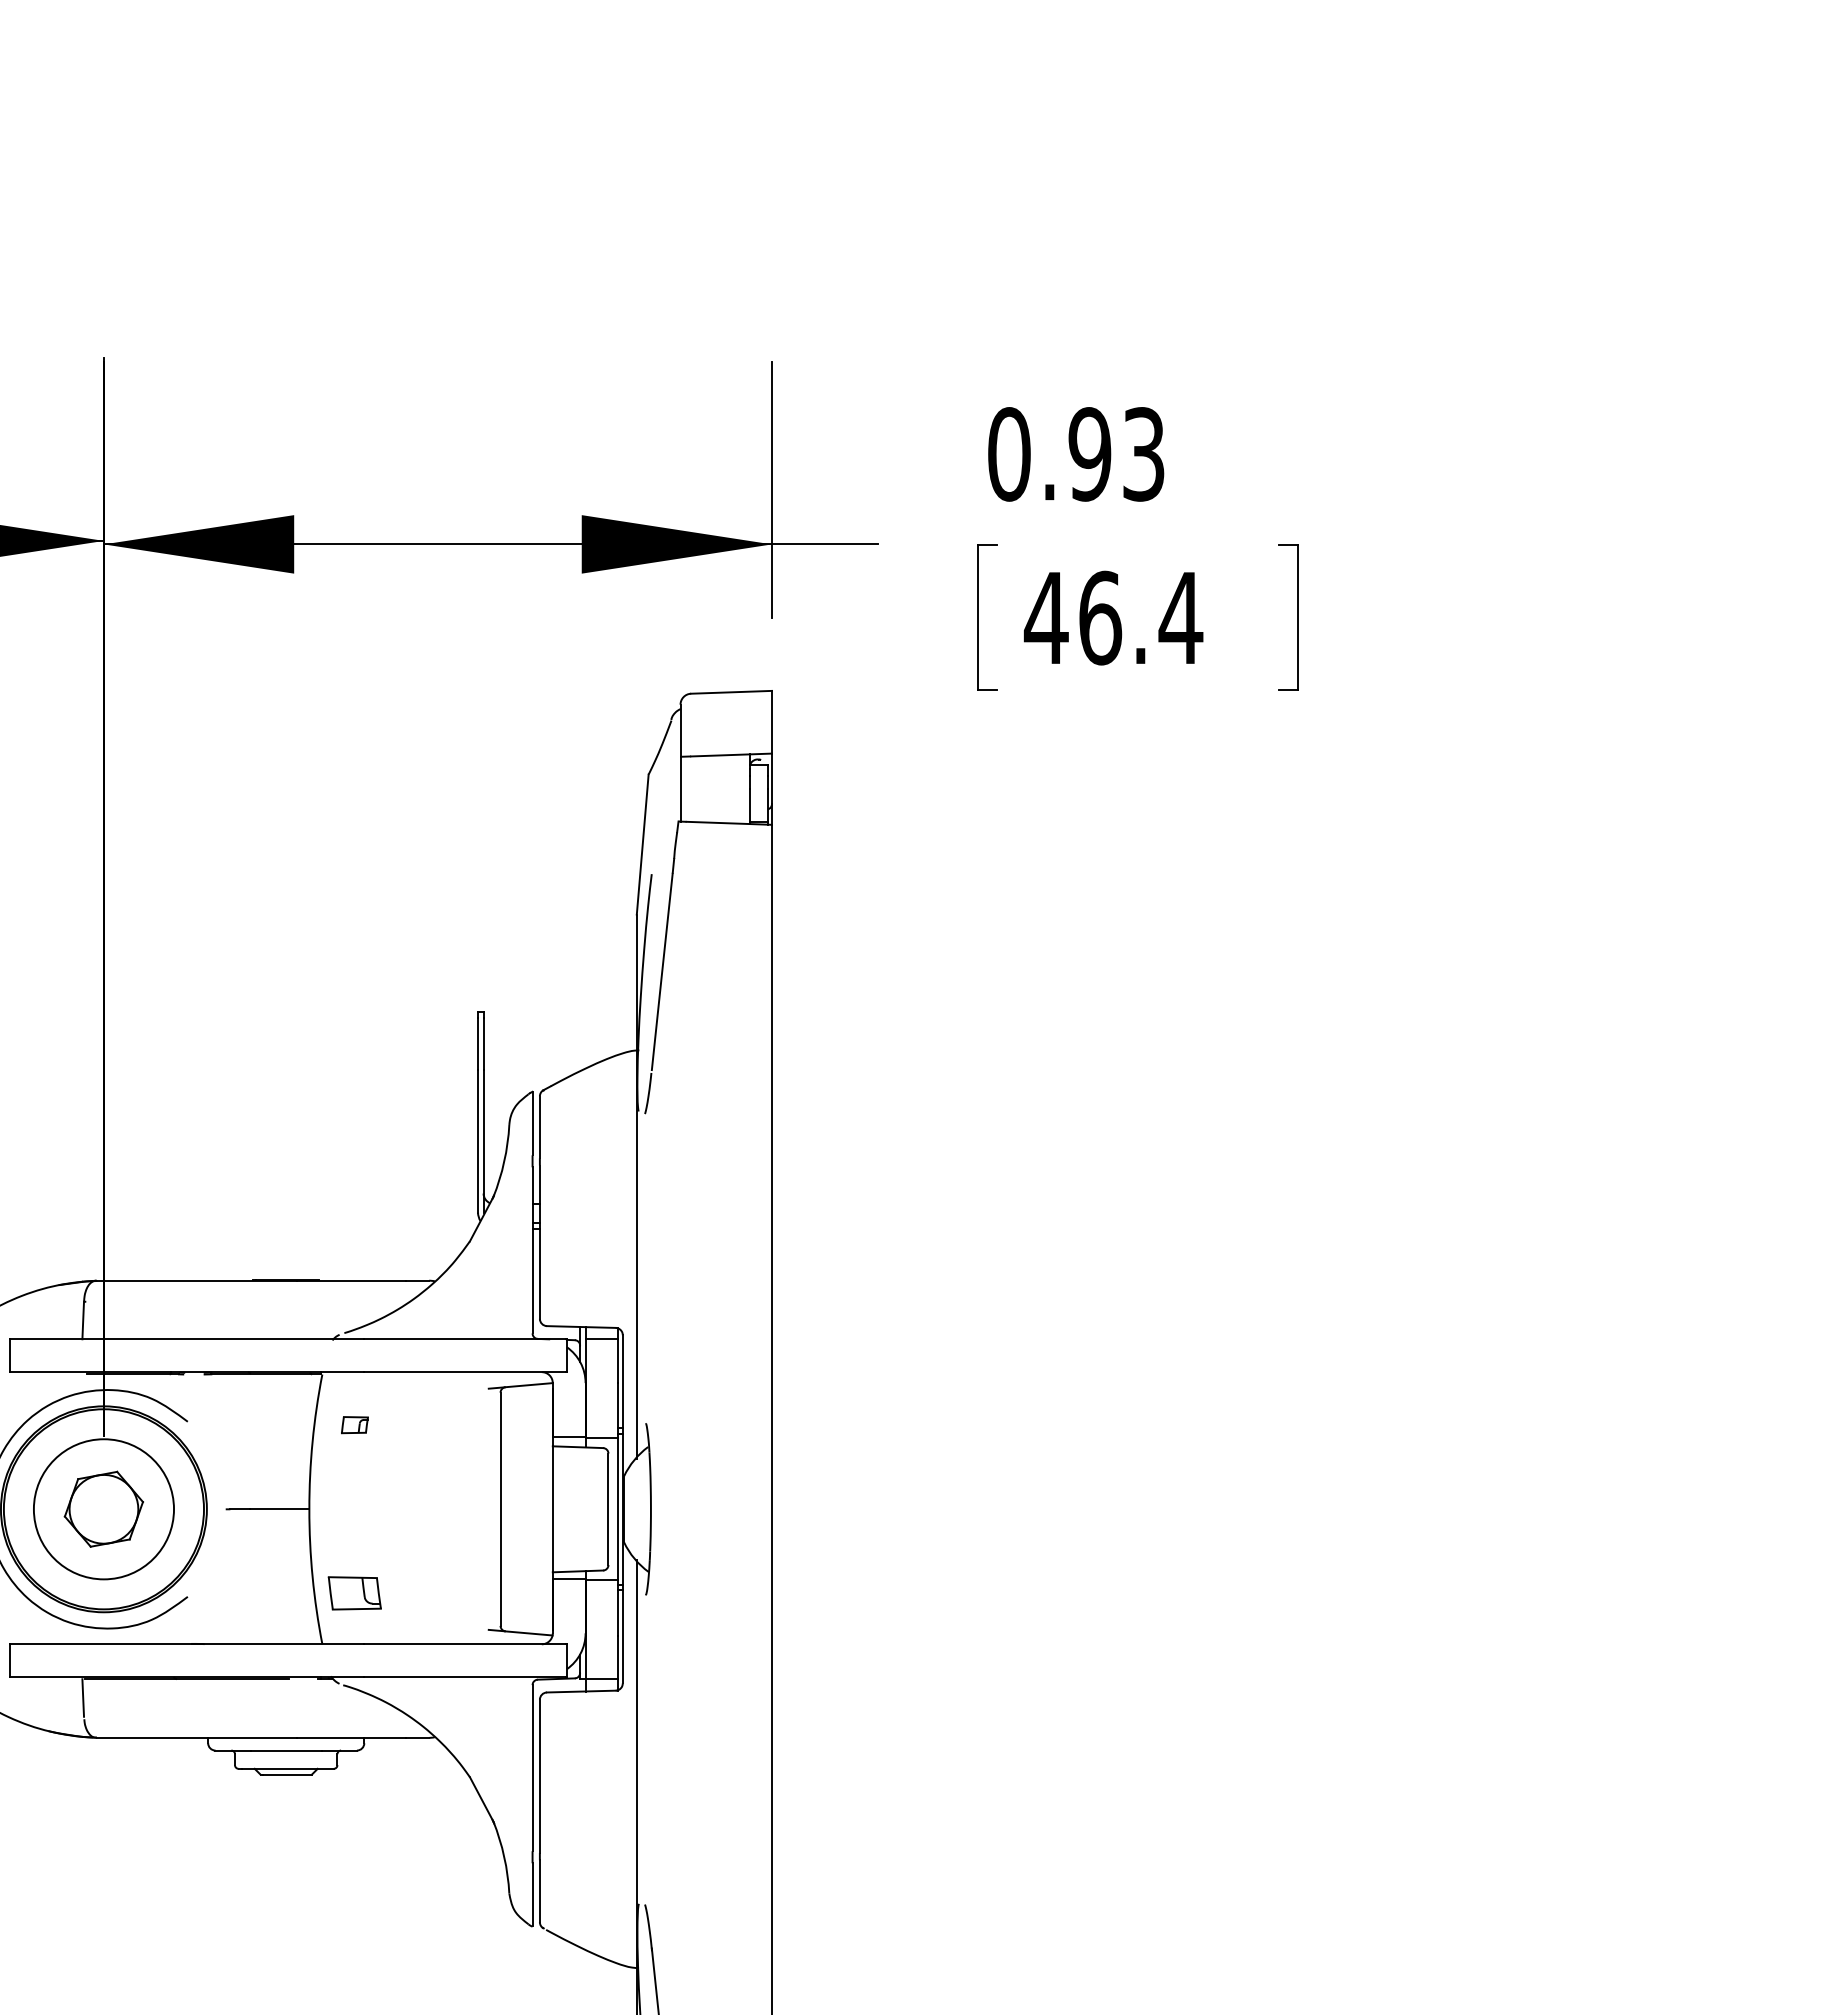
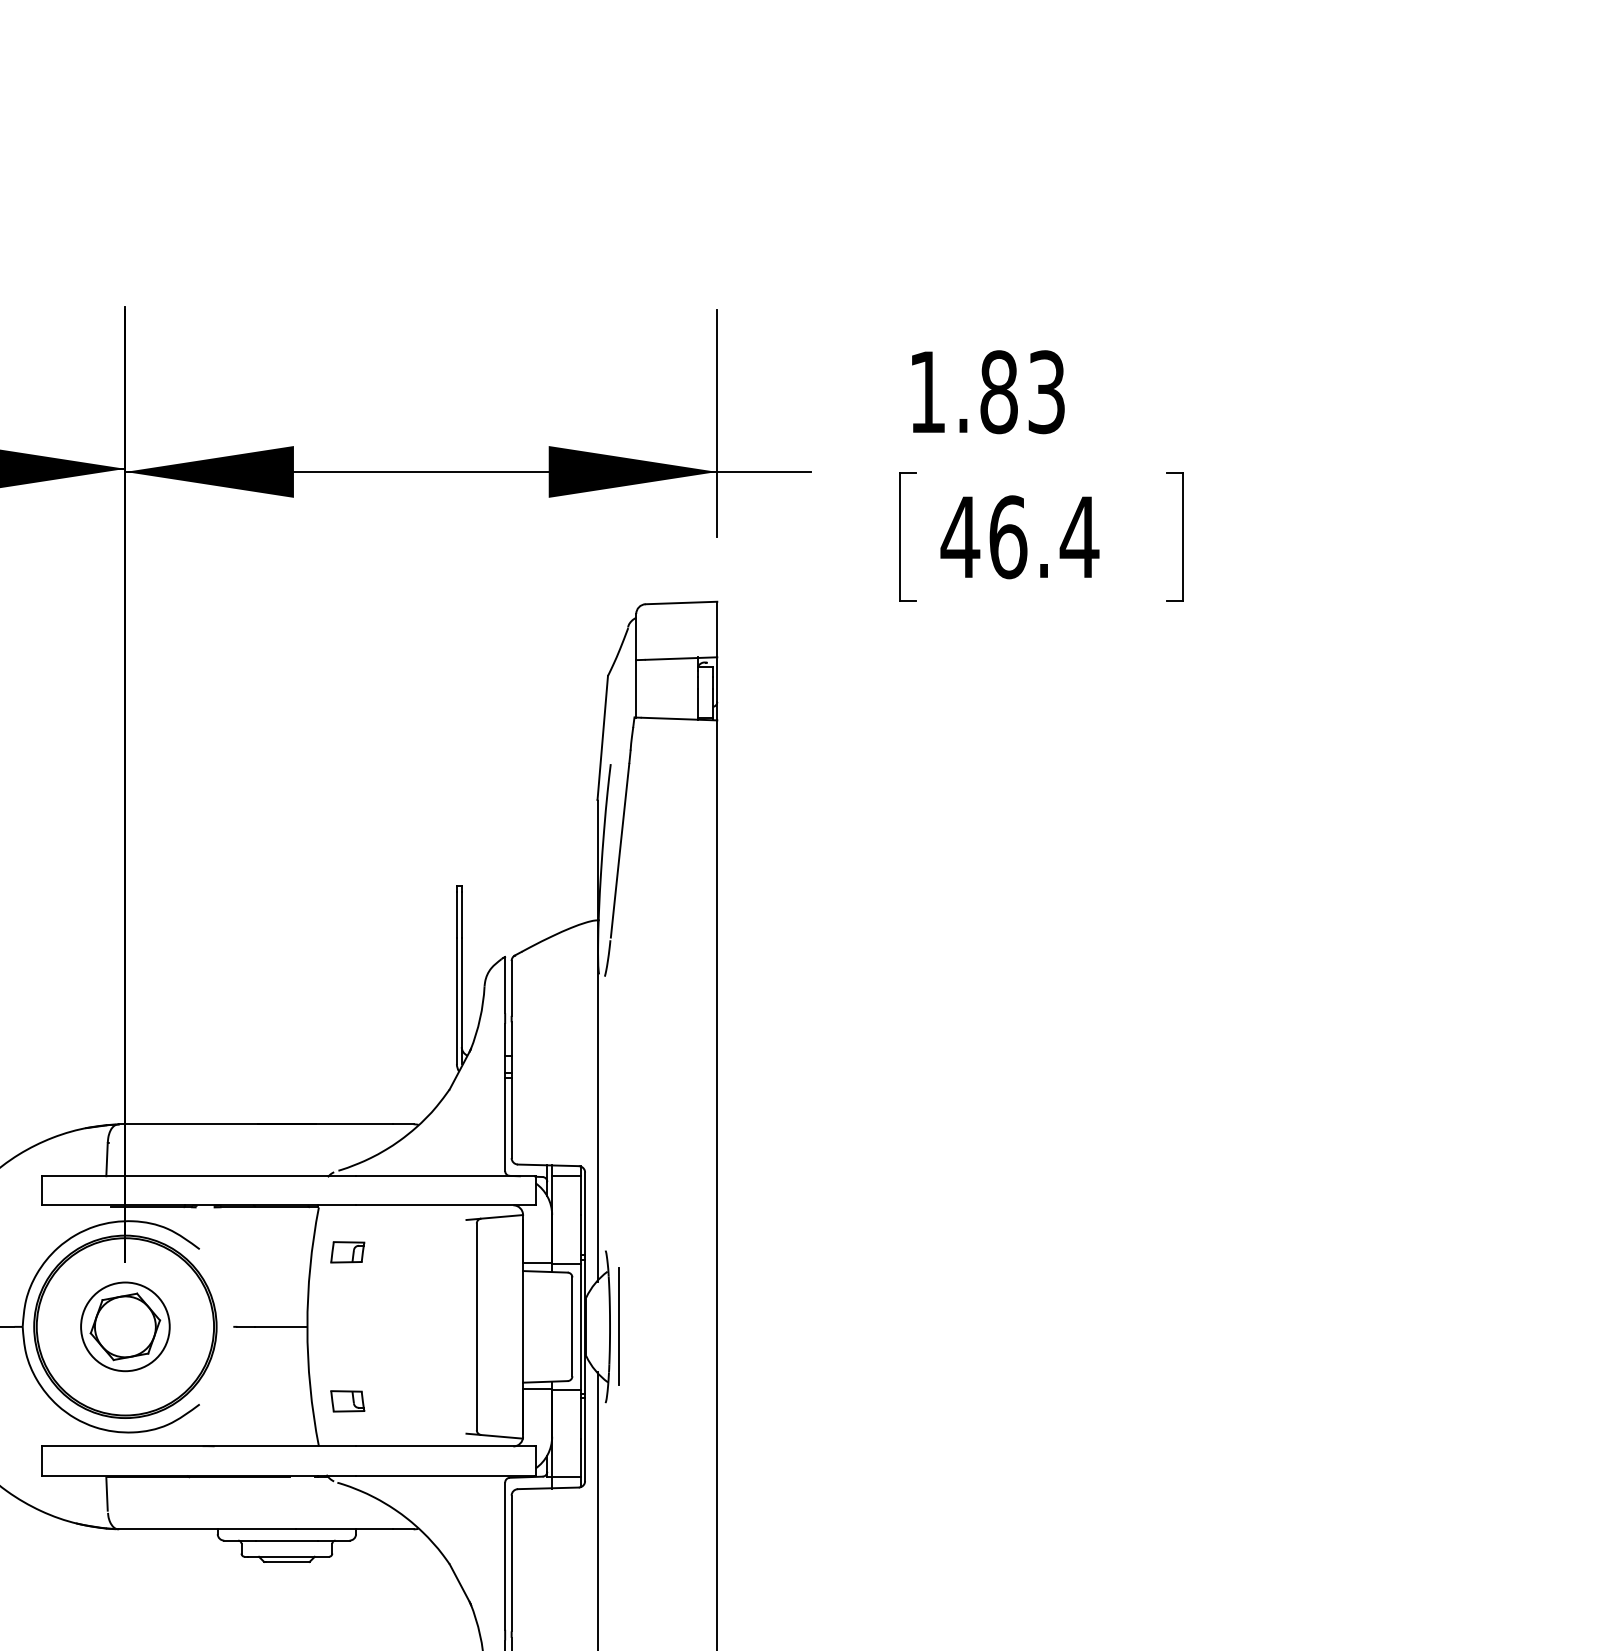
text: (1049, 454) -> (963, 392), 0.93 -> 1.83
part: (354, 1424) -> (347, 1251), size x1.43
circle: (103, 1509) -> (125, 1327), size x0.71
line: (661, 1509) -> (619, 1327), added
part: (354, 1593) -> (347, 1401), size x0.71

